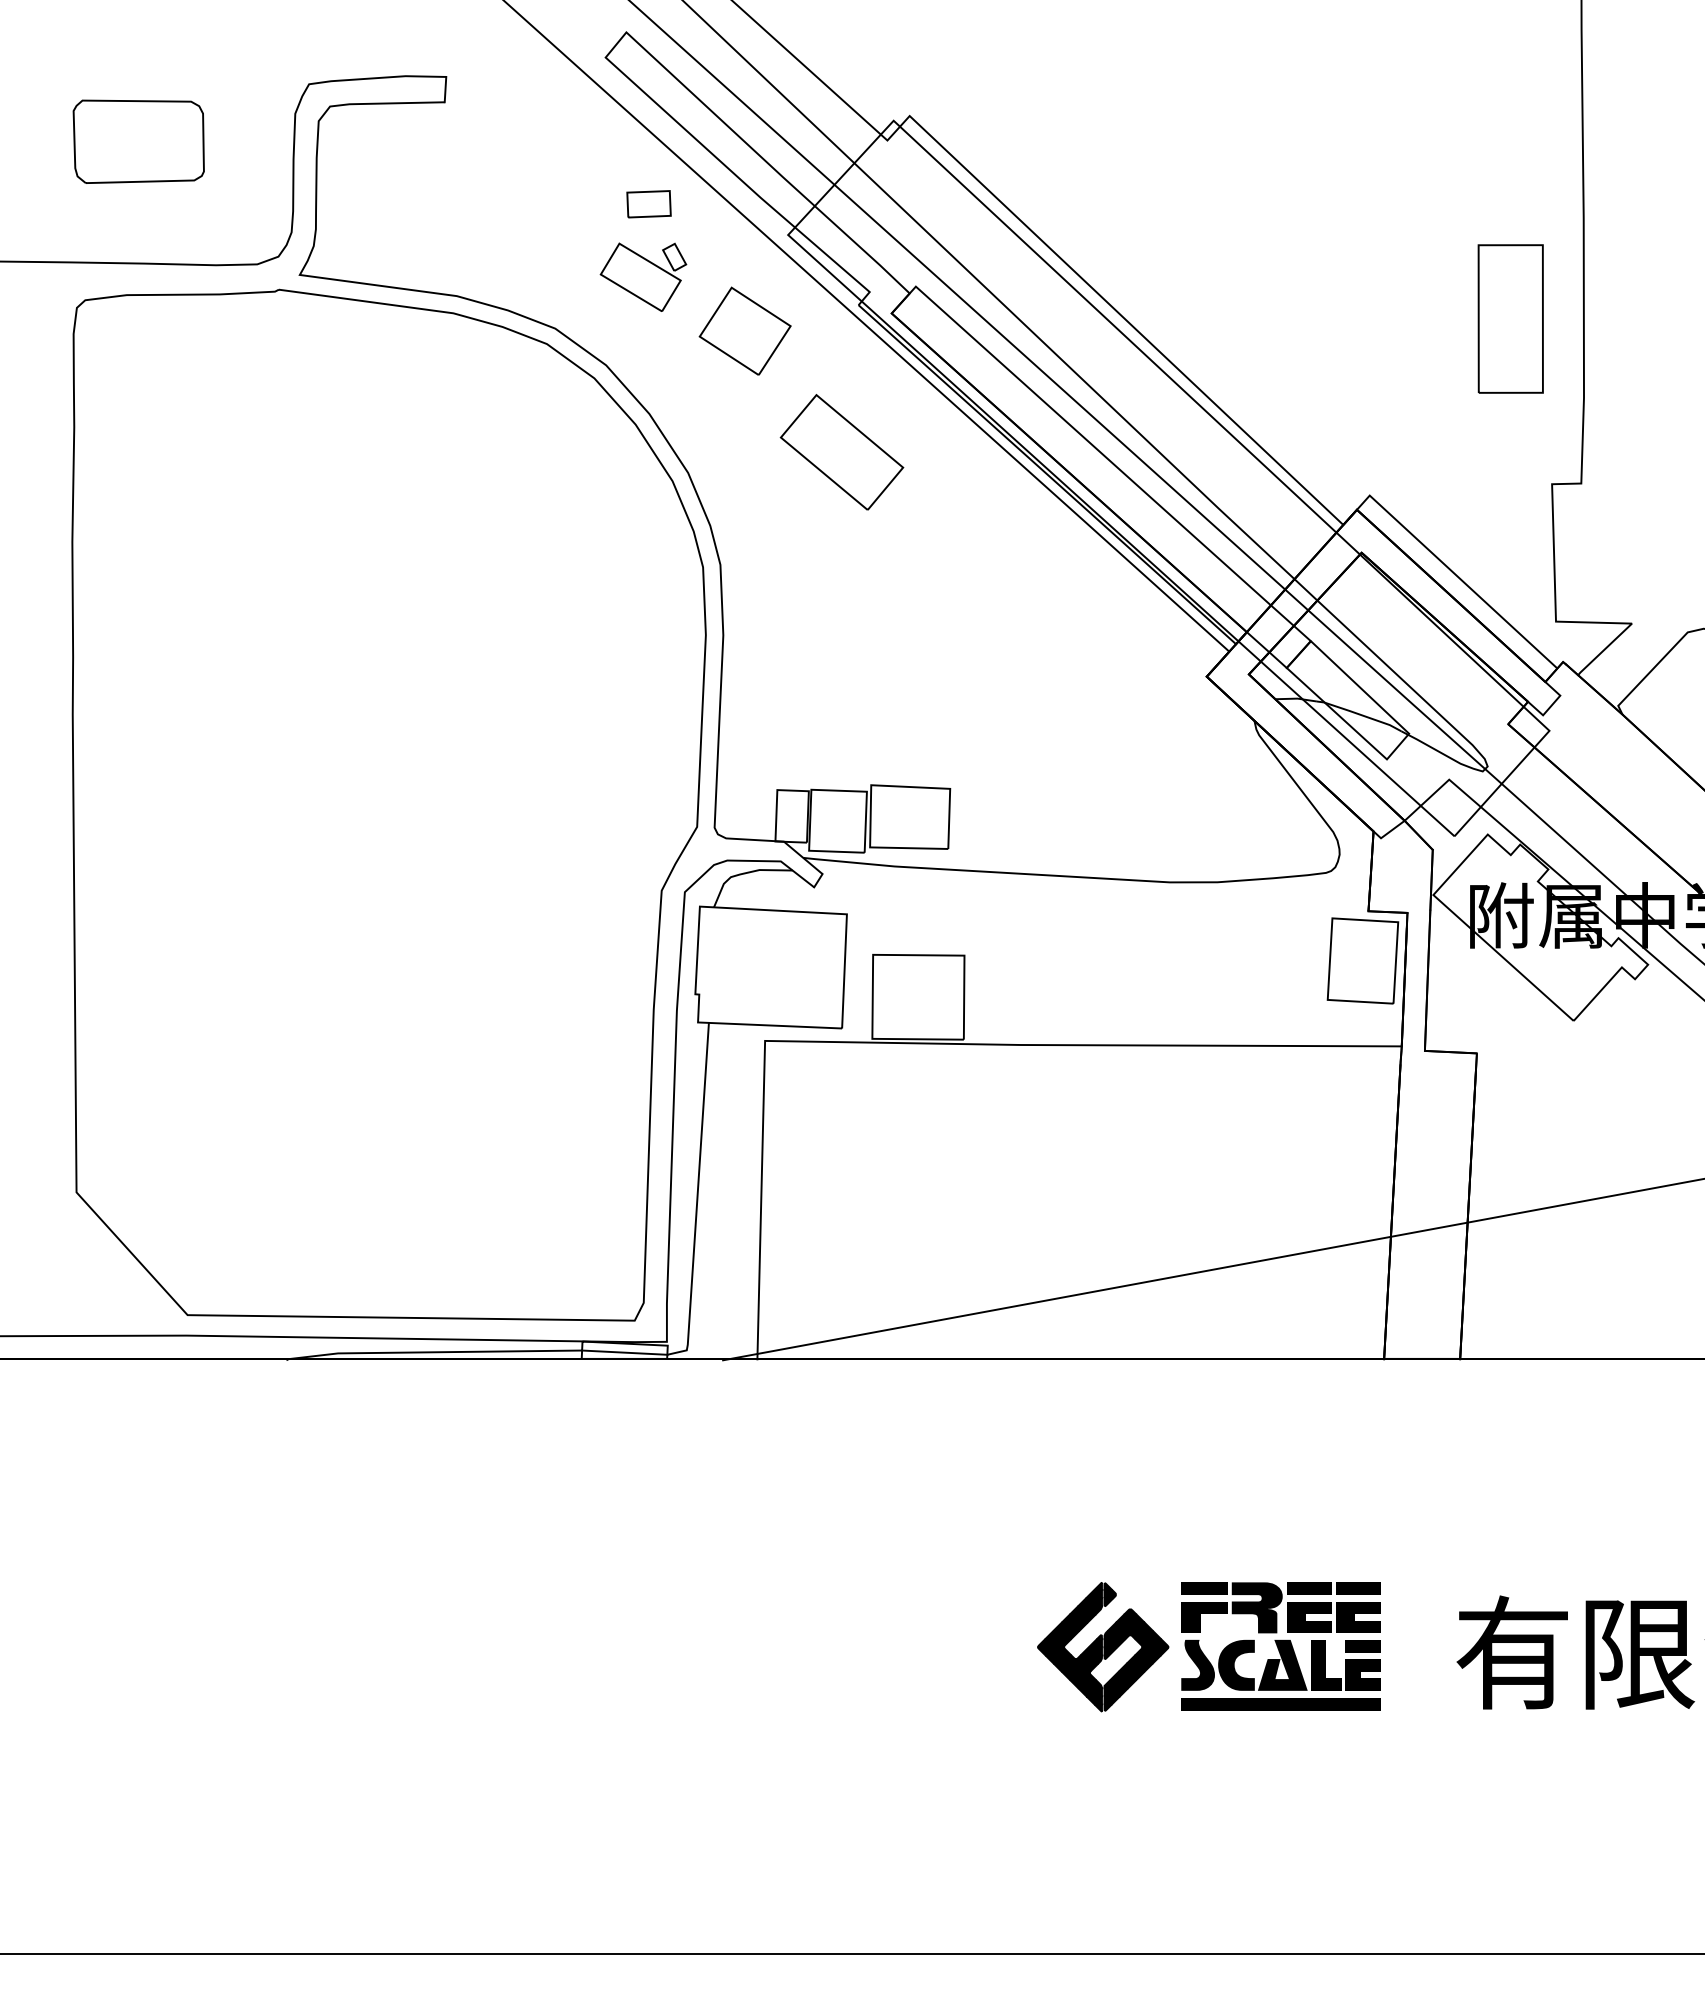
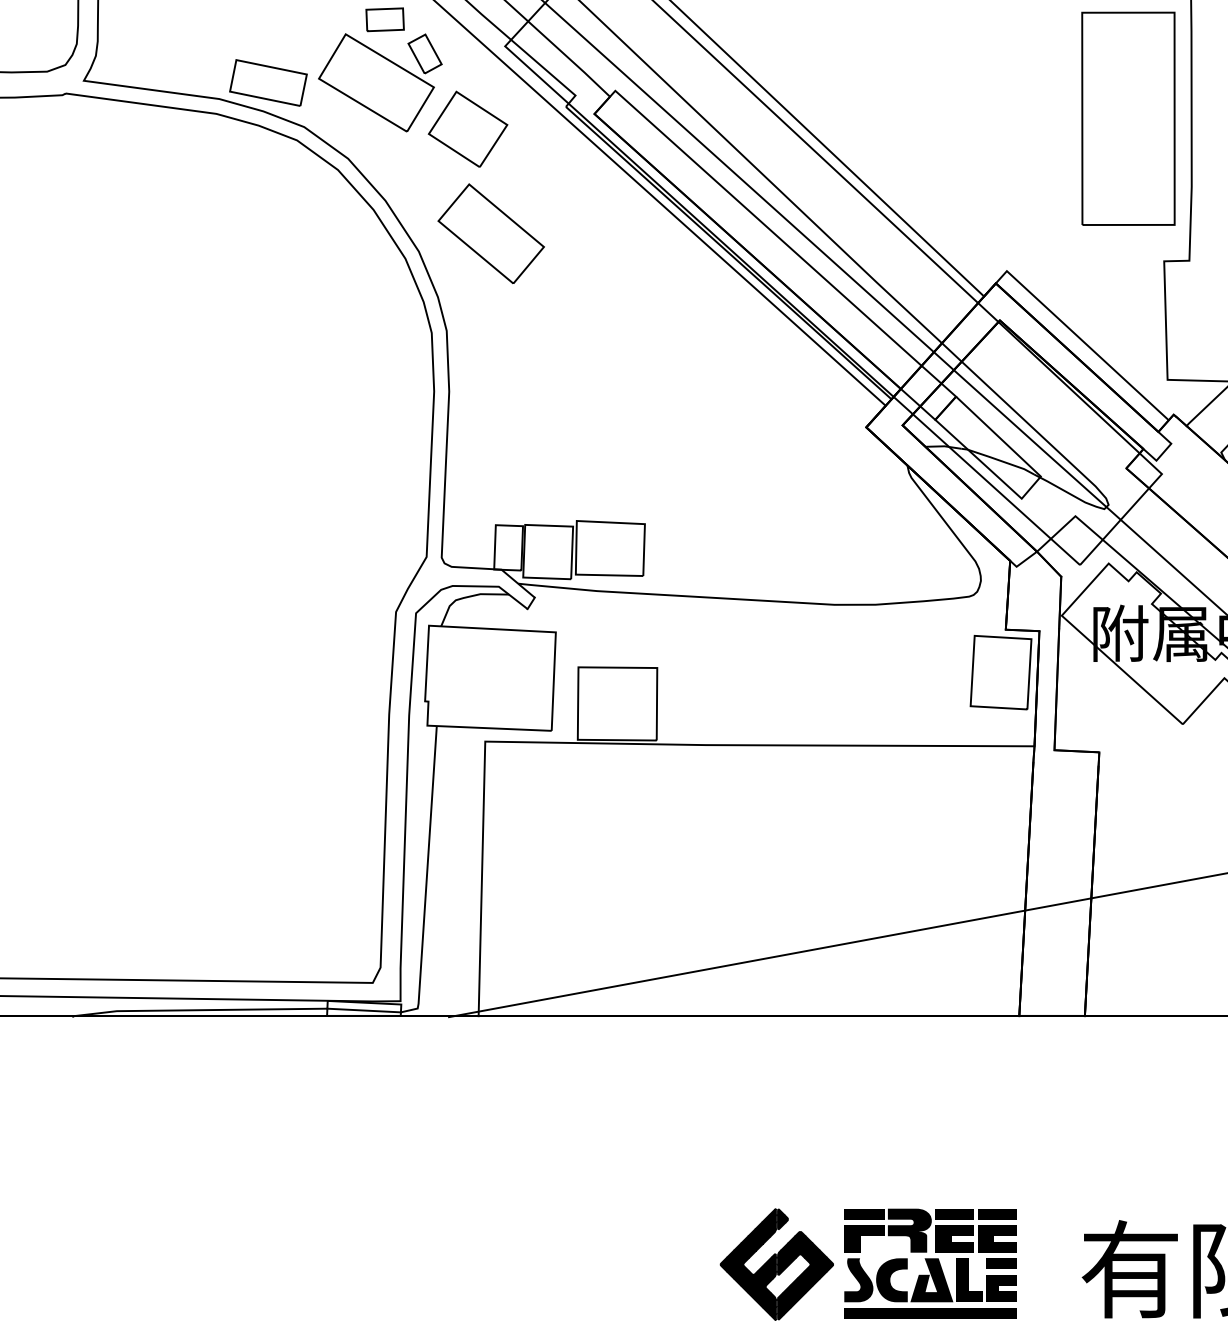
part: (513, 277) -> (268, 82), added
part: (643, 277) -> (380, 82), size x1.67
part: (1510, 318) -> (1128, 118), size x1.67
part: (841, 452) -> (490, 233), moved

